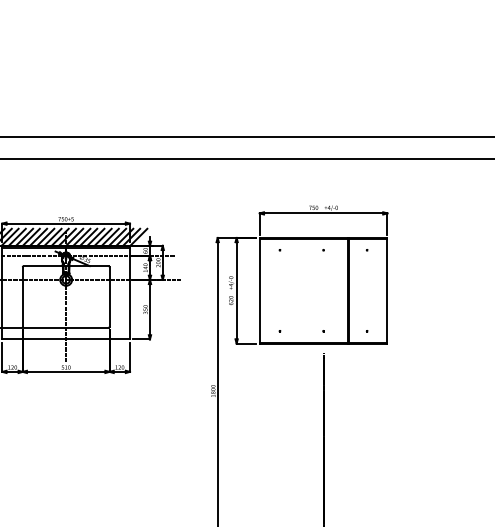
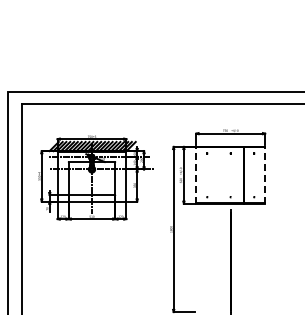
line: (260, 289) -> (196, 174), solid -> dashed
line: (387, 289) -> (265, 174), solid -> dashed

